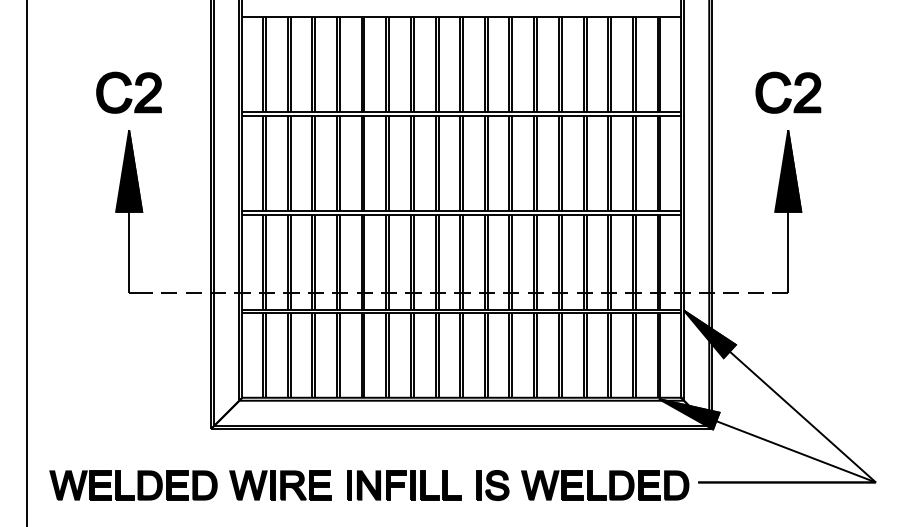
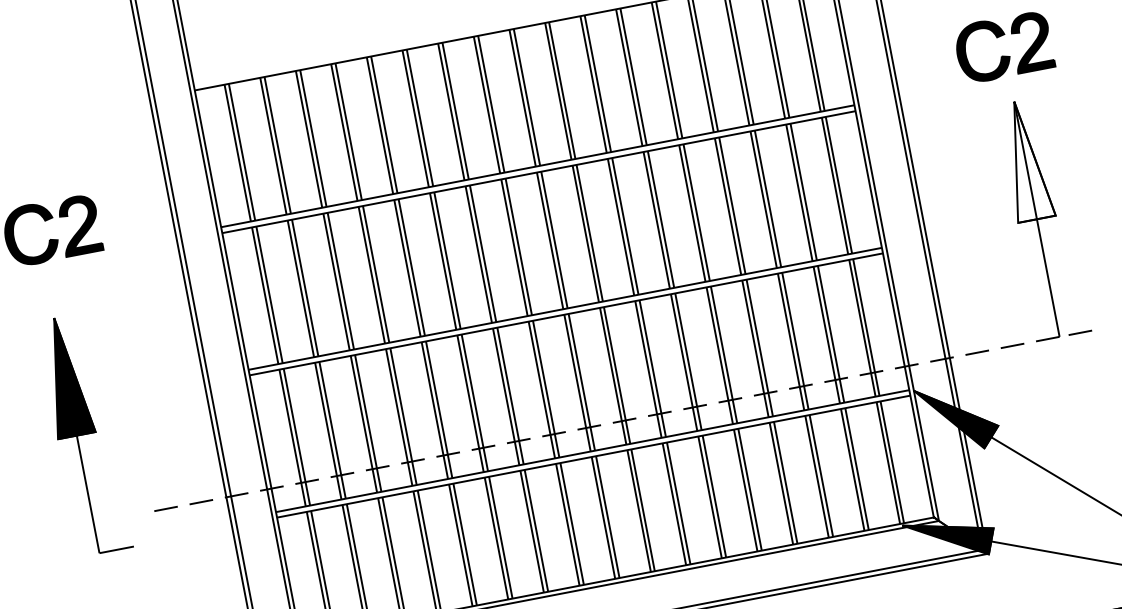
fill: (788, 170) -> (1025, 159), removed
part: (133, 211) -> (83, 433), moved
line: (802, 292) -> (1079, 331), added

